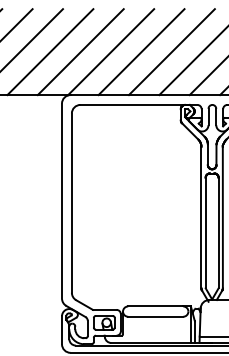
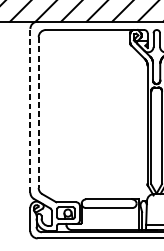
line: (62, 200) -> (30, 110), solid -> dashed
line: (71, 203) -> (38, 112), solid -> dashed

